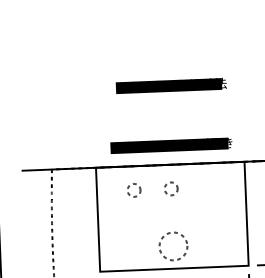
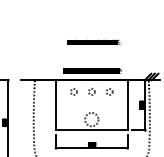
circle: (207, 186) -> (109, 91), added

